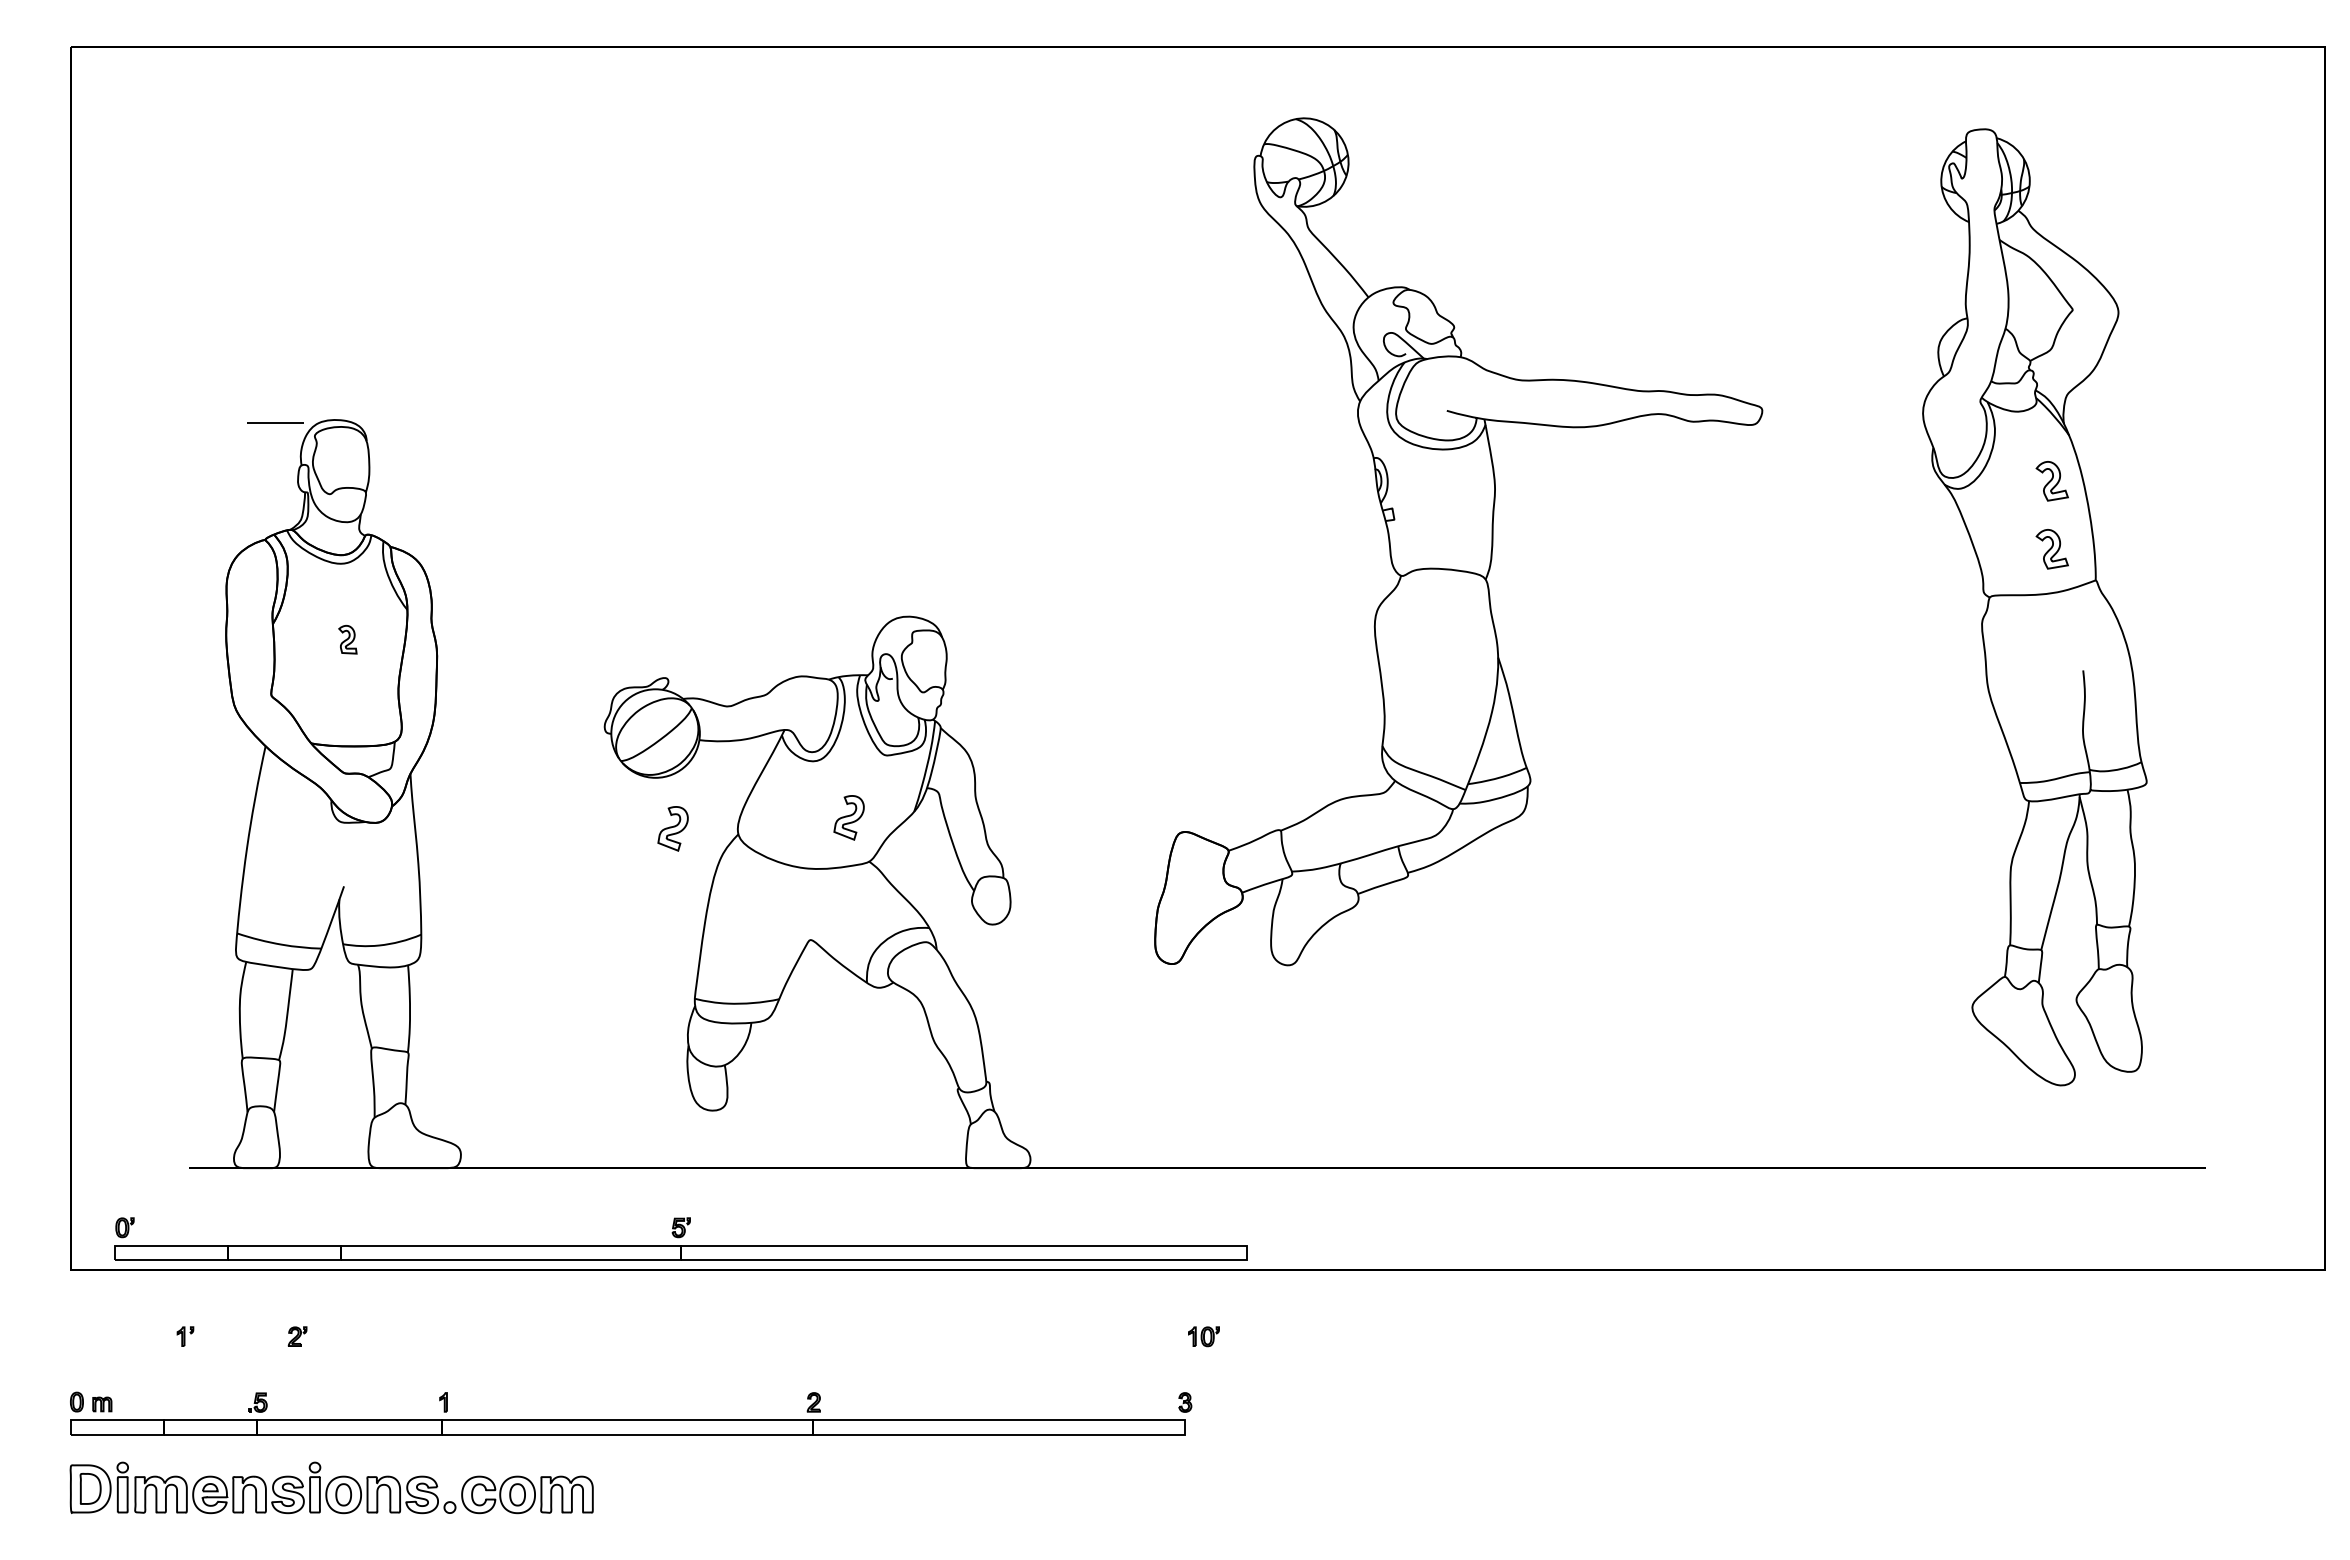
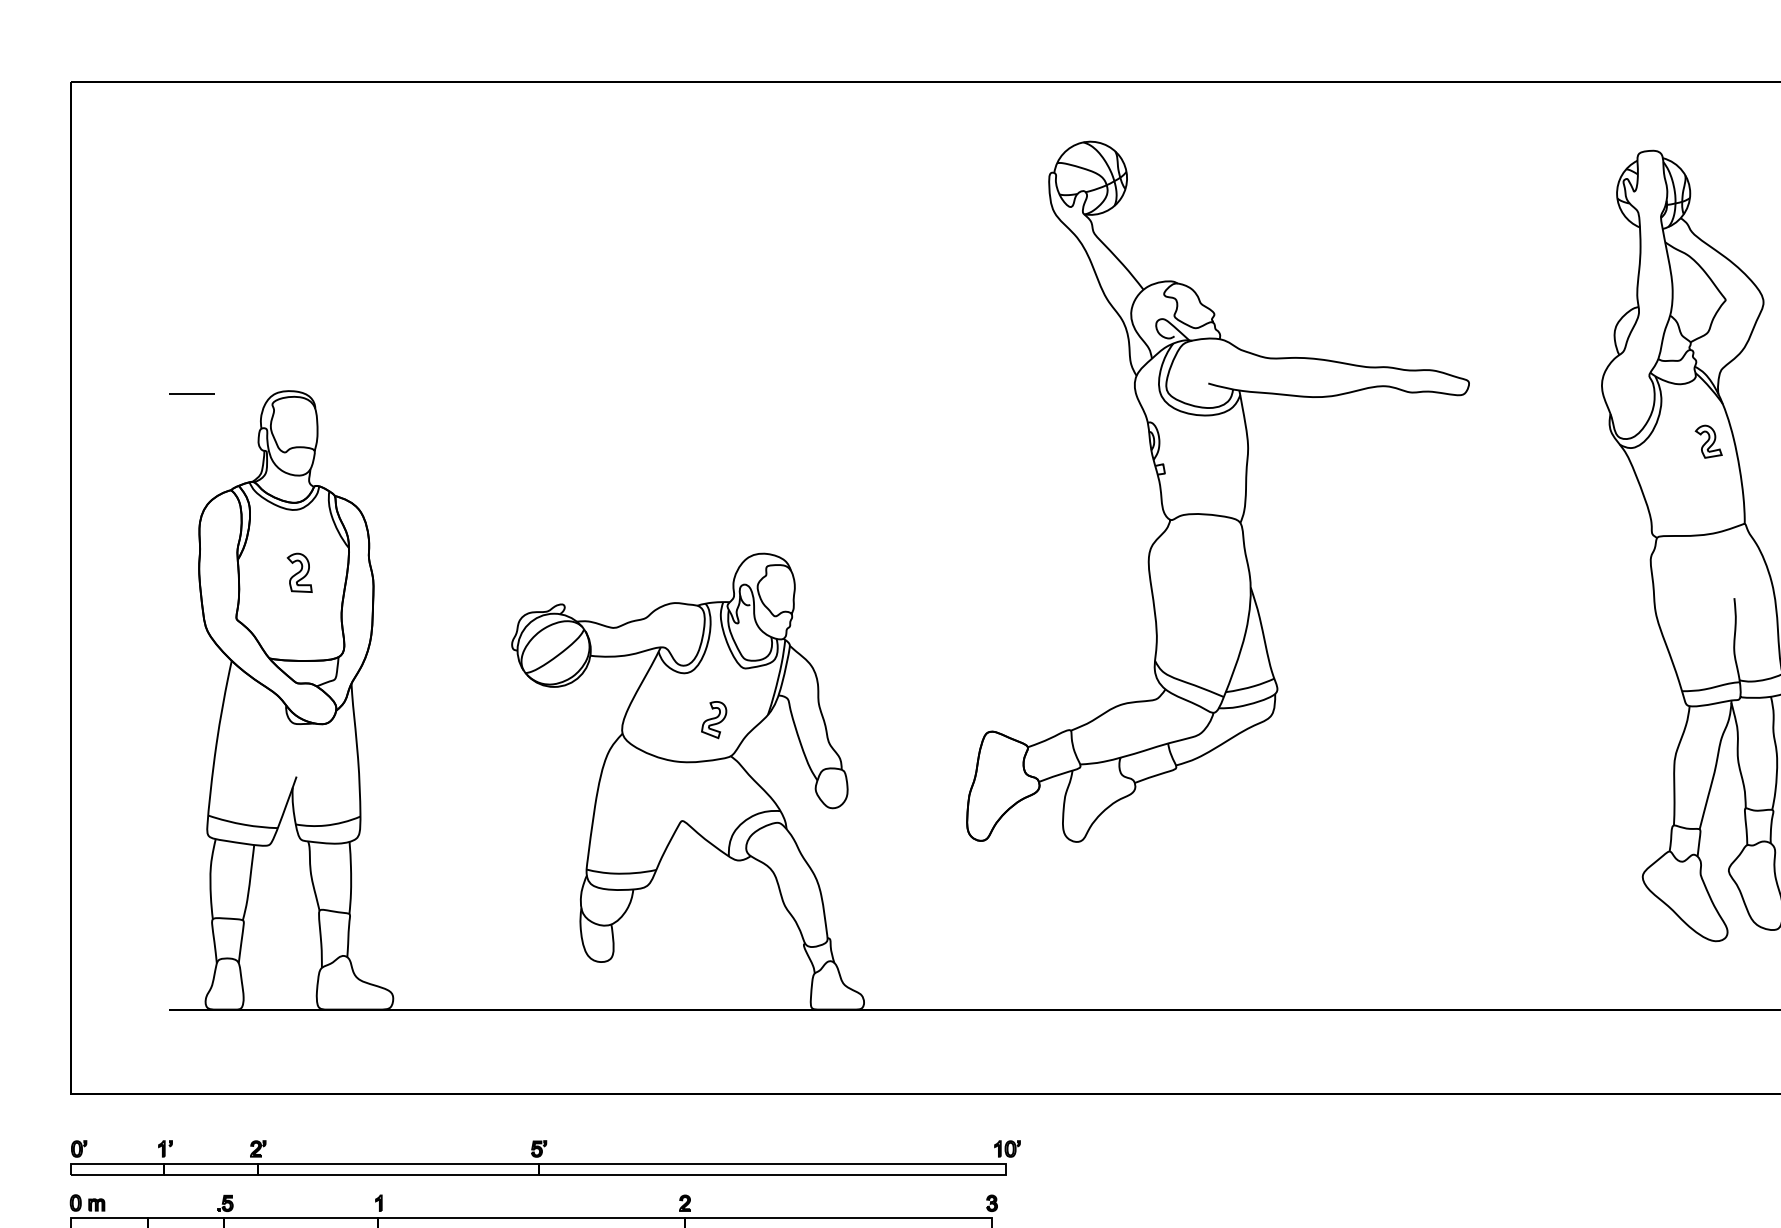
line: (275, 422) -> (191, 393), moved
part: (2051, 549) -> (1708, 498), removed
part: (347, 639) -> (299, 572), size x1.67
part: (672, 828) -> (568, 728), removed
part: (680, 1238) -> (538, 1157), moved

